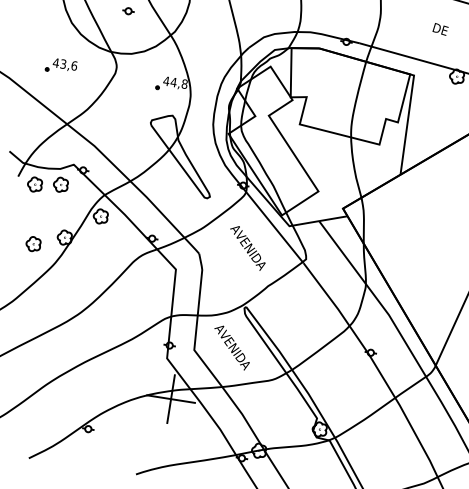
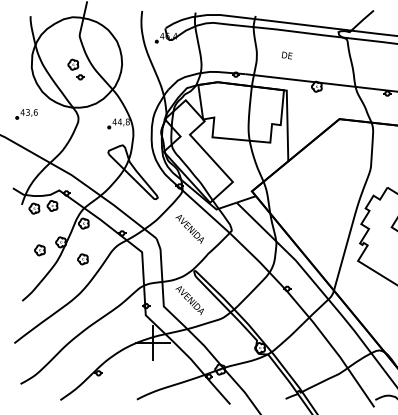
text: (439, 29) -> (286, 55), moved
part: (60, 66) -> (26, 114), moved
part: (90, 266) -> (82, 259), added

